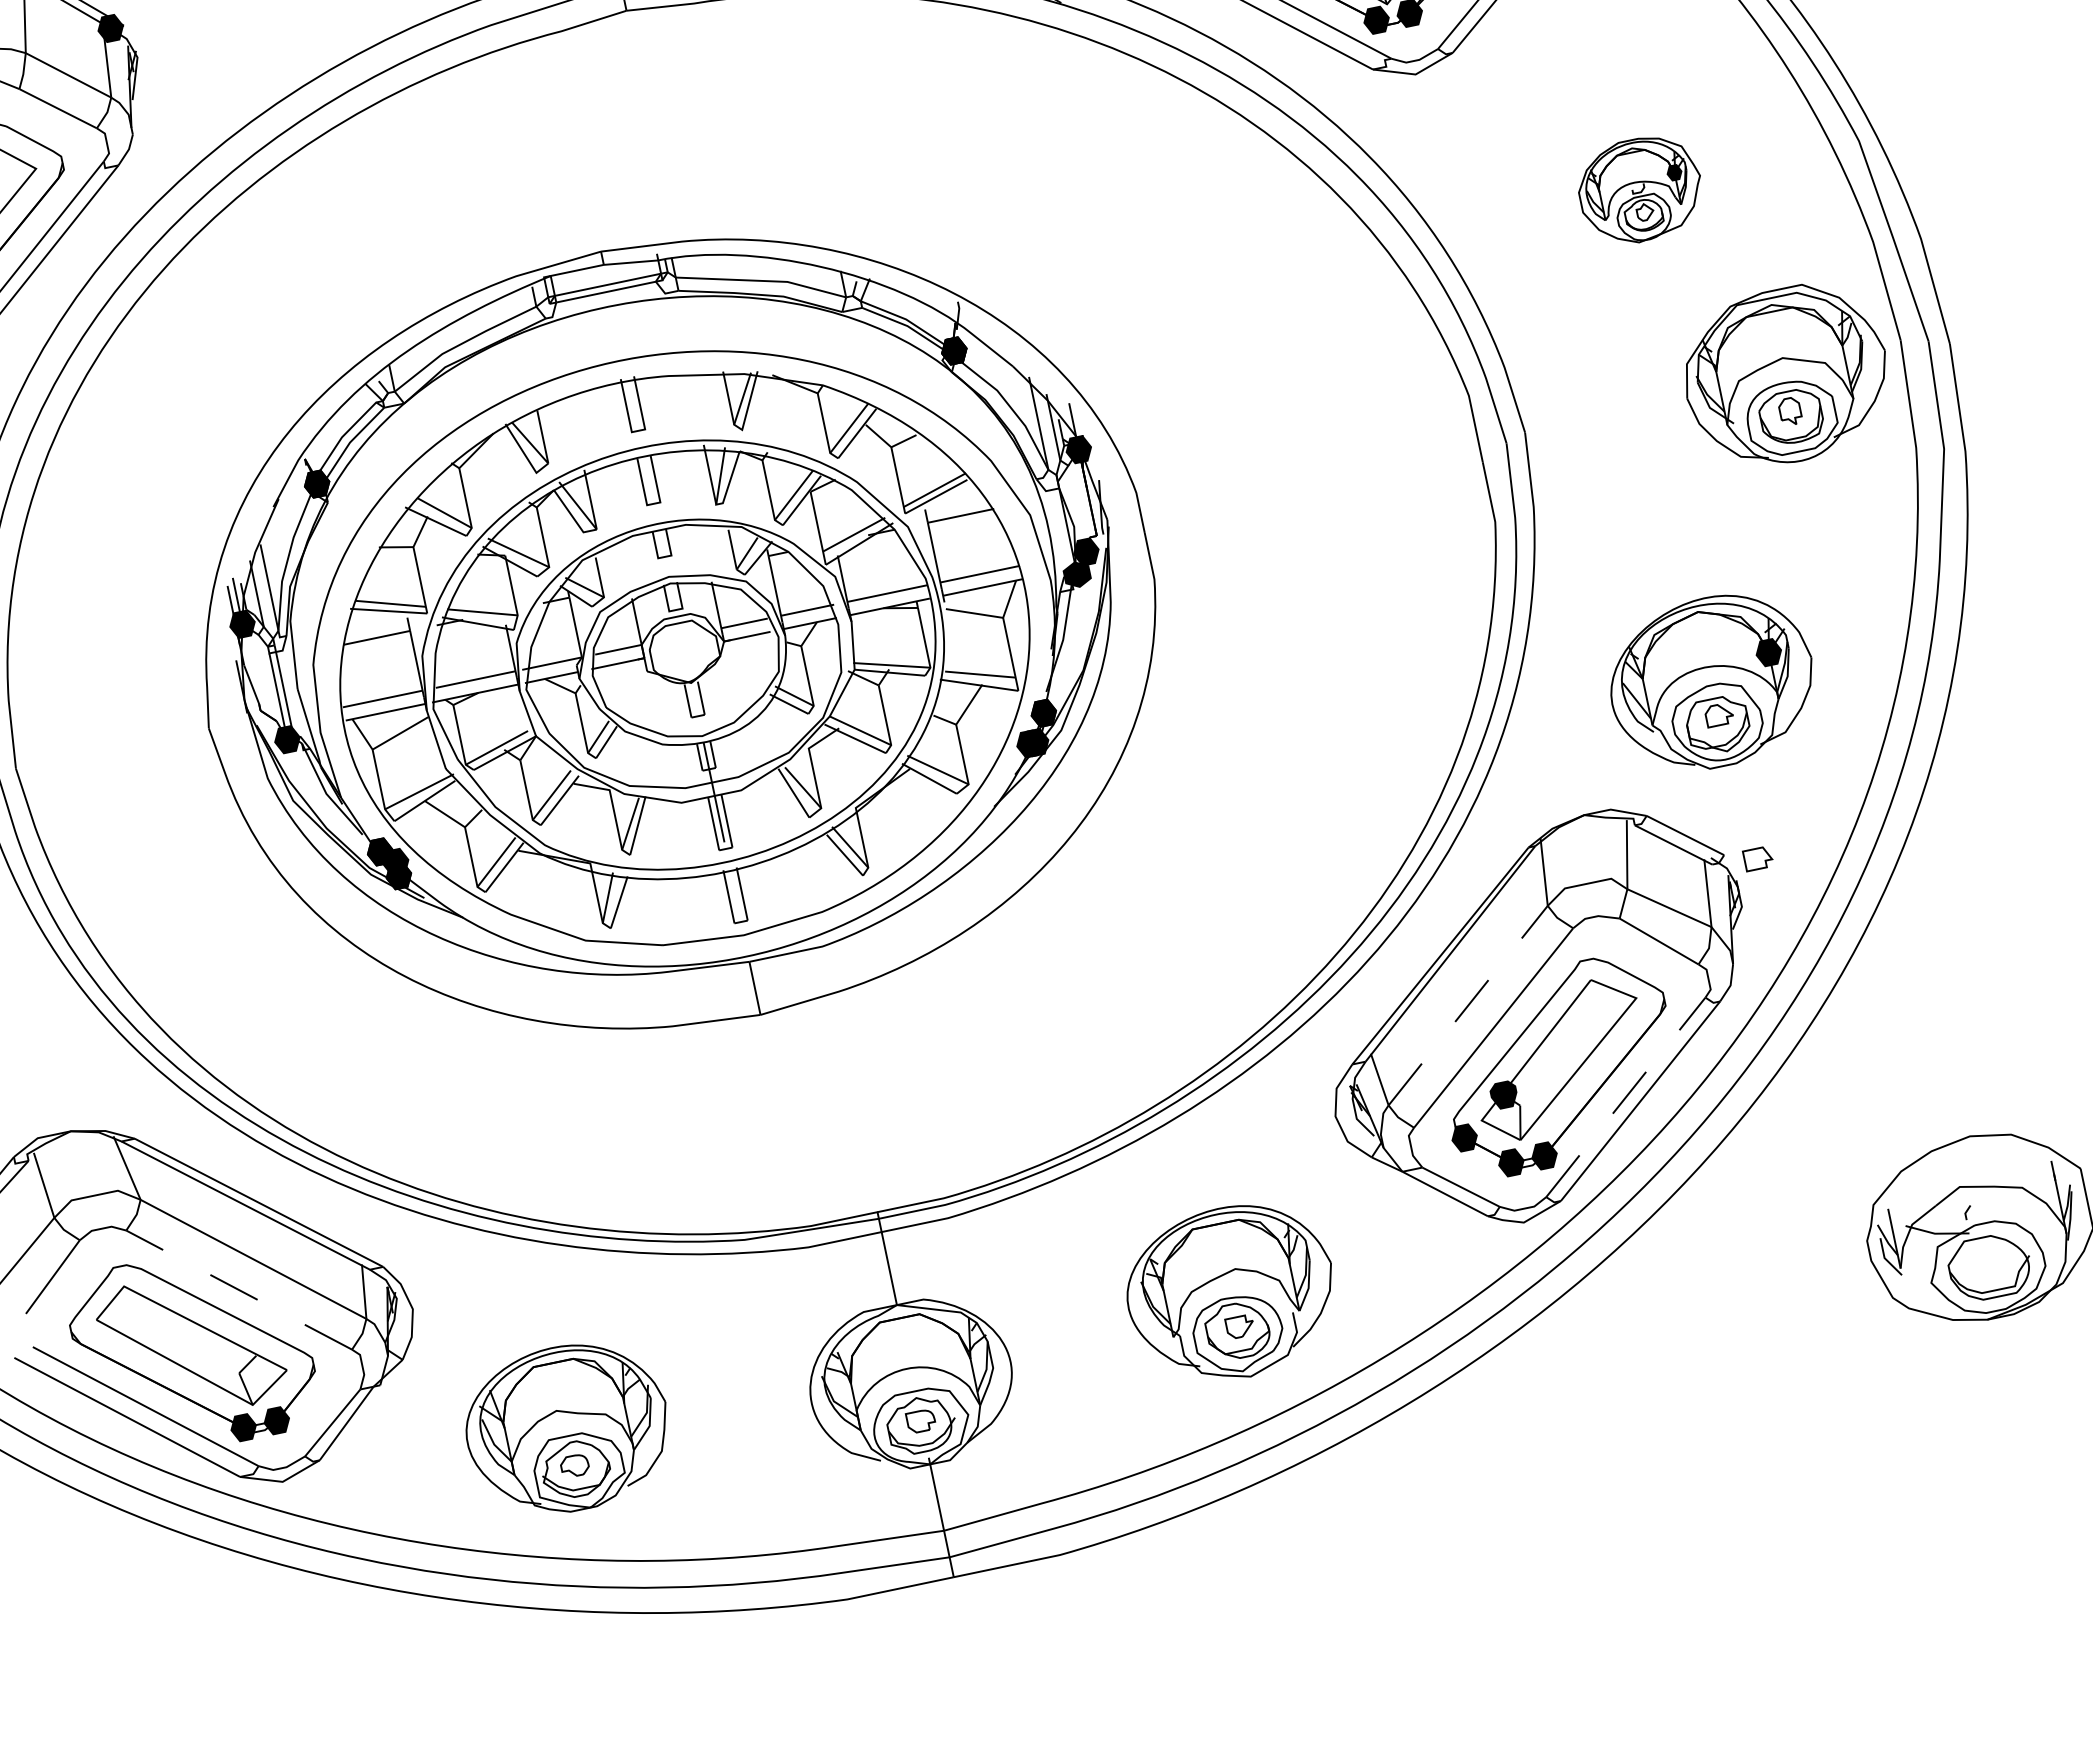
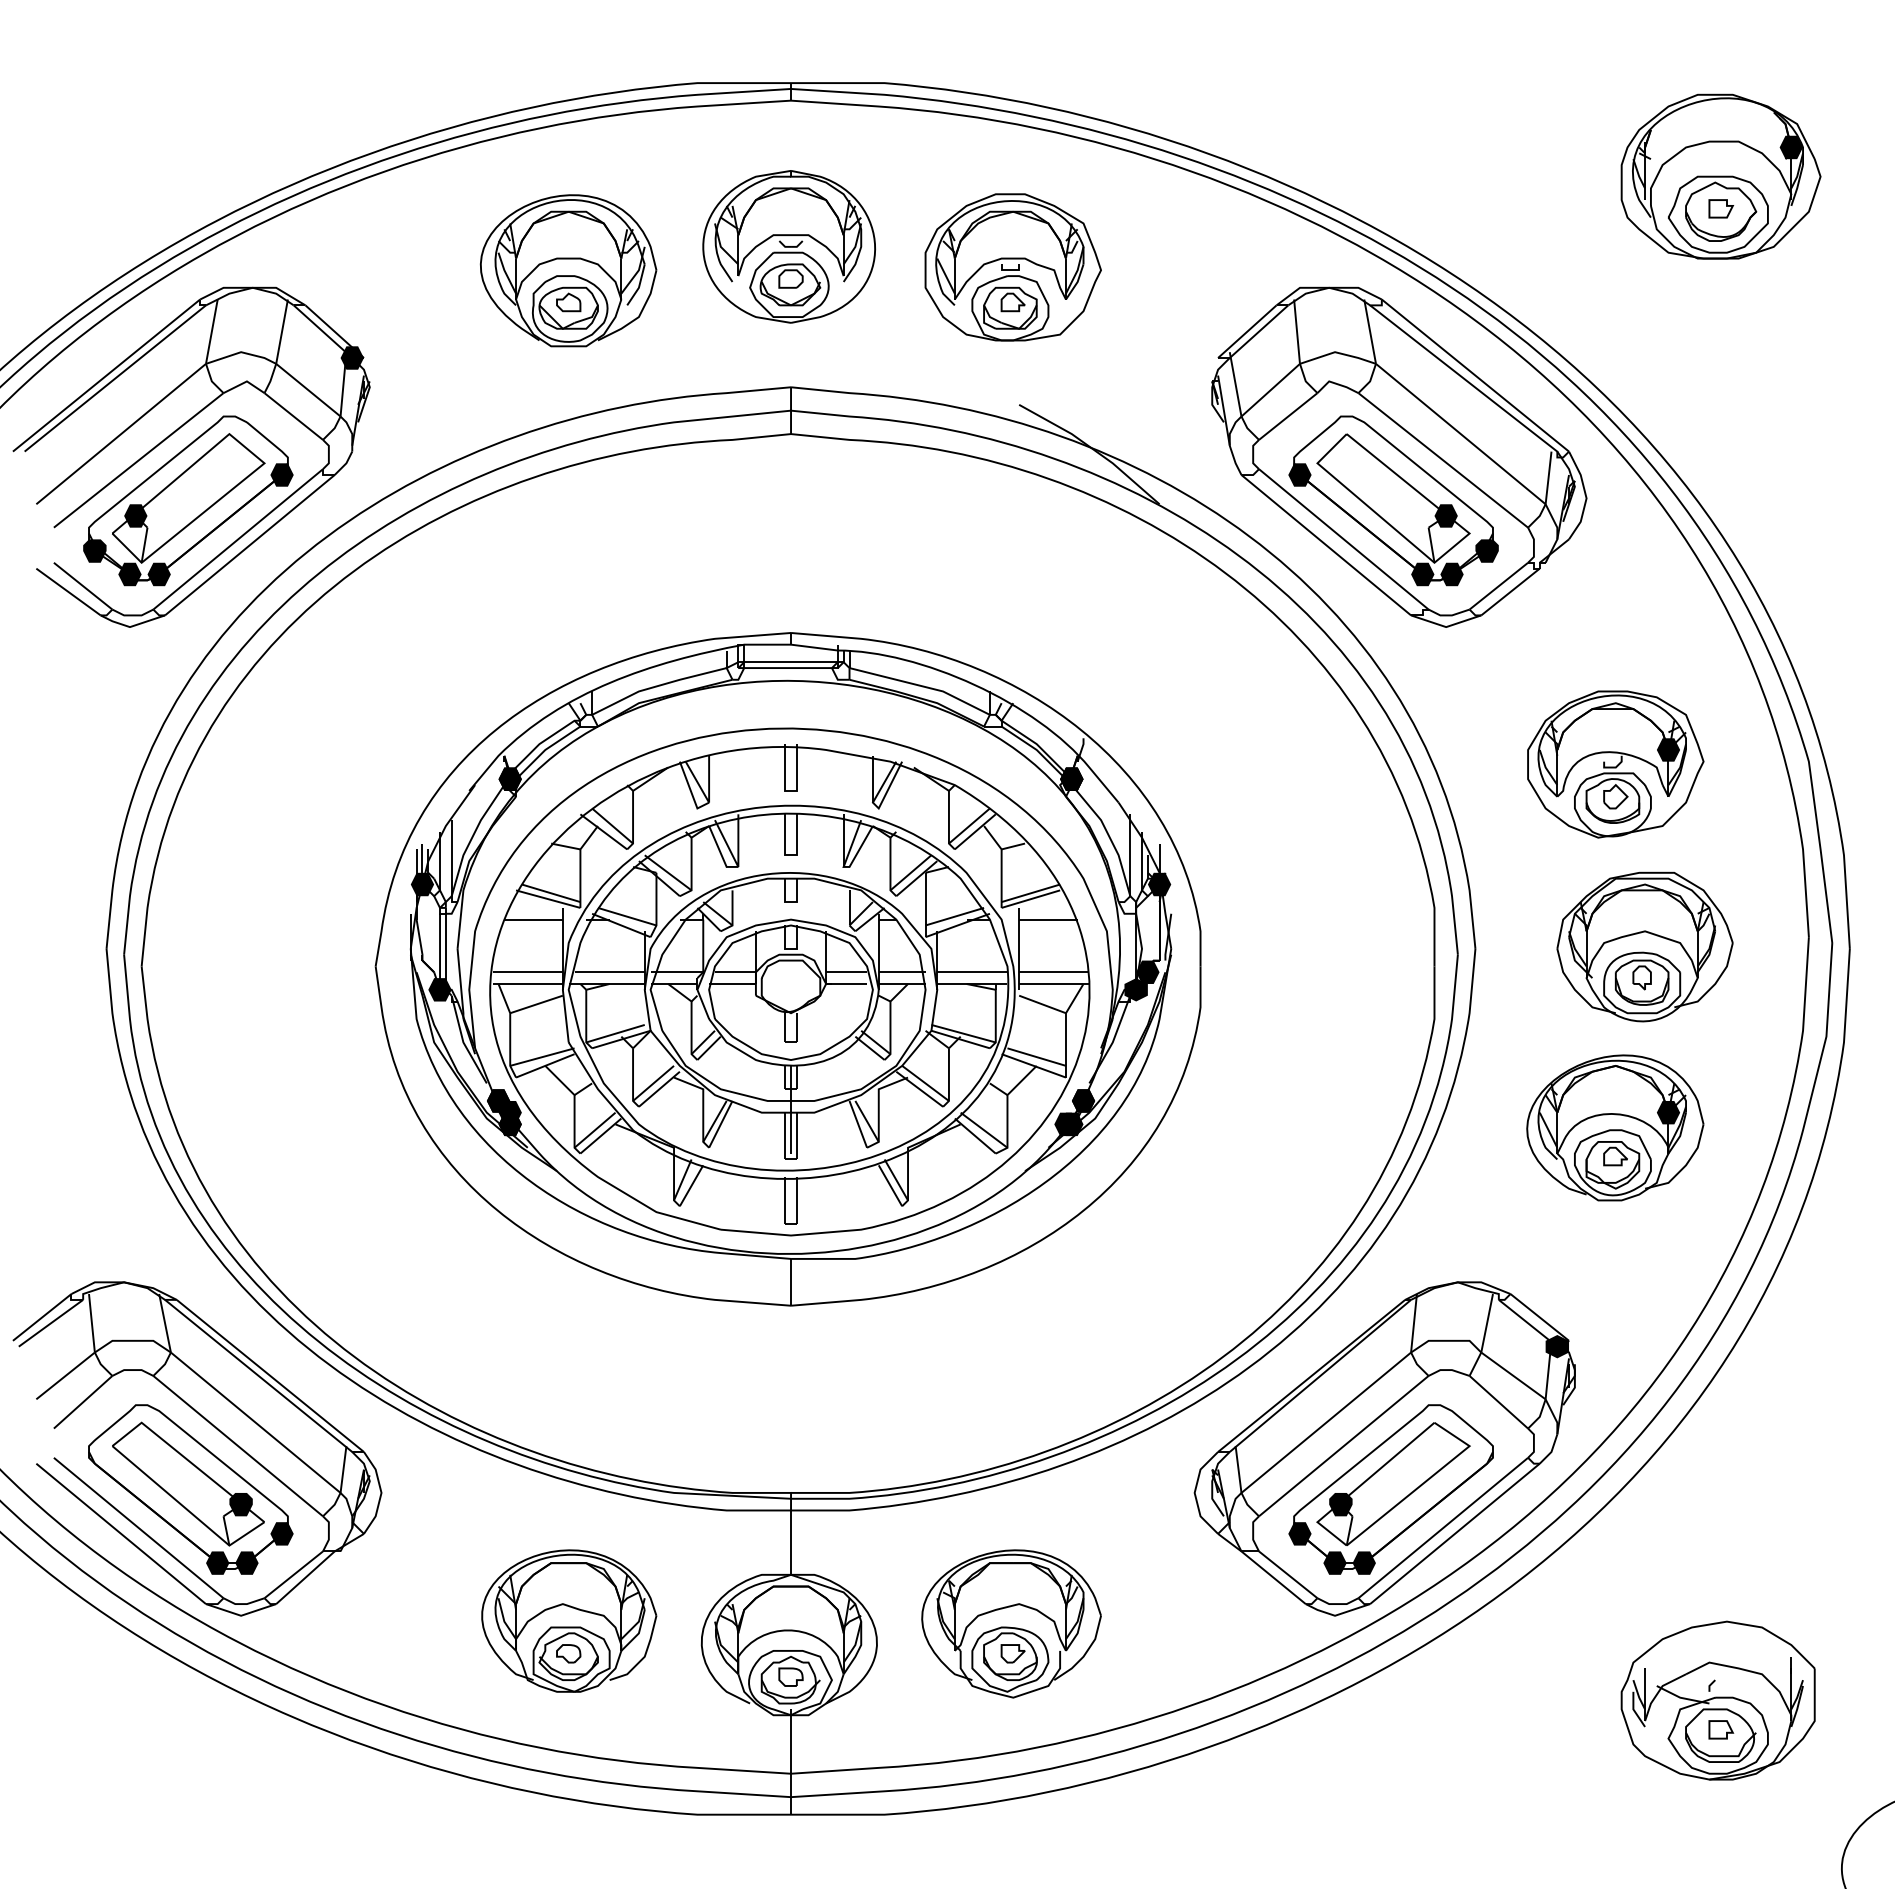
fill: (58, 177) -> (281, 474), added
part: (1640, 190) -> (1615, 764), size x1.67
part: (1785, 375) -> (1644, 946), moved
part: (676, 634) -> (787, 969), moved
part: (1712, 682) -> (1615, 1127), moved
part: (1758, 858) -> (1721, 1729), moved
fill: (1712, 864) -> (1557, 1346), added
line: (1468, 1005) -> (1326, 1422), dashed -> solid
line: (1626, 1096) -> (1443, 1527), dashed -> solid
line: (238, 1289) -> (237, 1445), dashed -> solid
part: (1231, 1292) -> (1011, 1623), moved
fill: (255, 1355) -> (240, 1504), added
fill: (309, 1378) -> (281, 1533), added
part: (567, 1427) -> (569, 1620), moved

